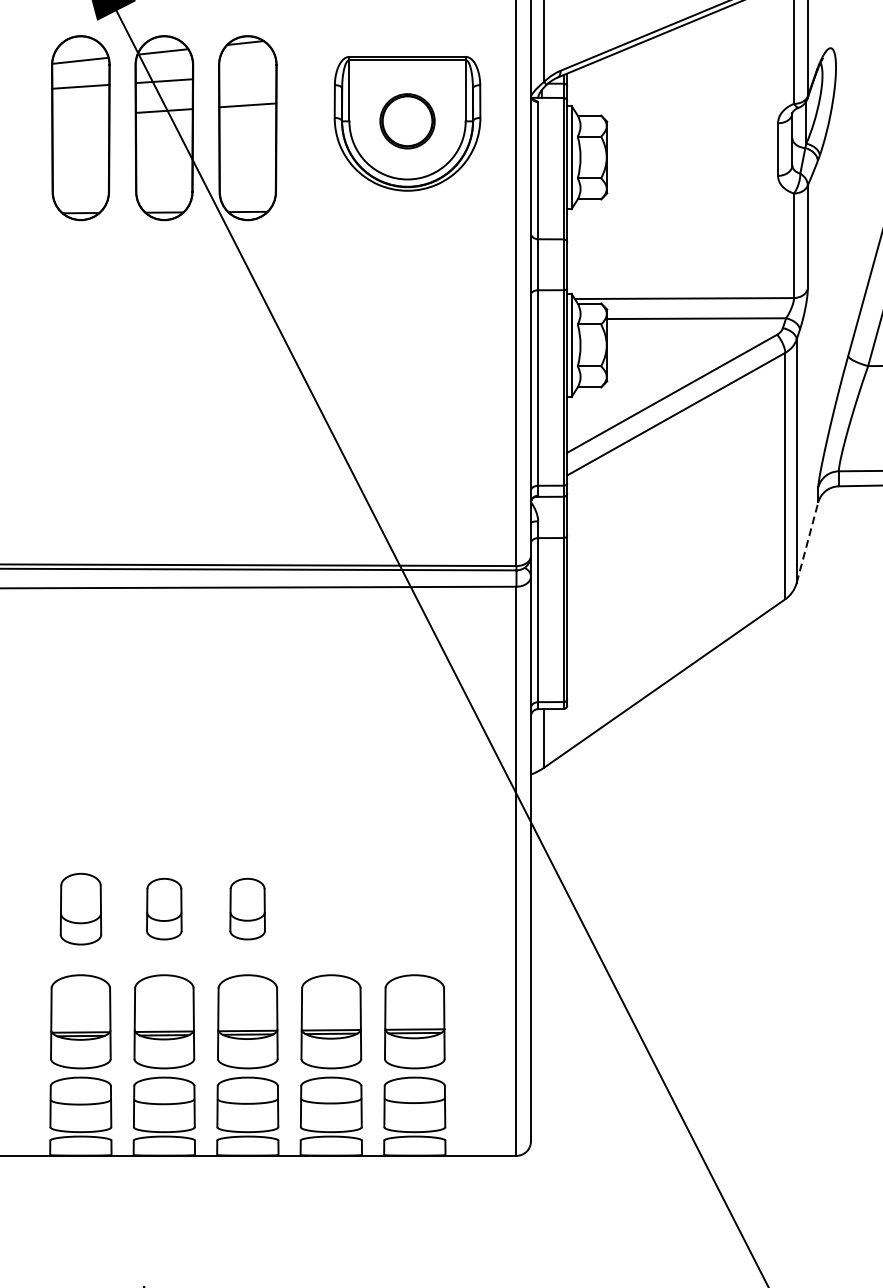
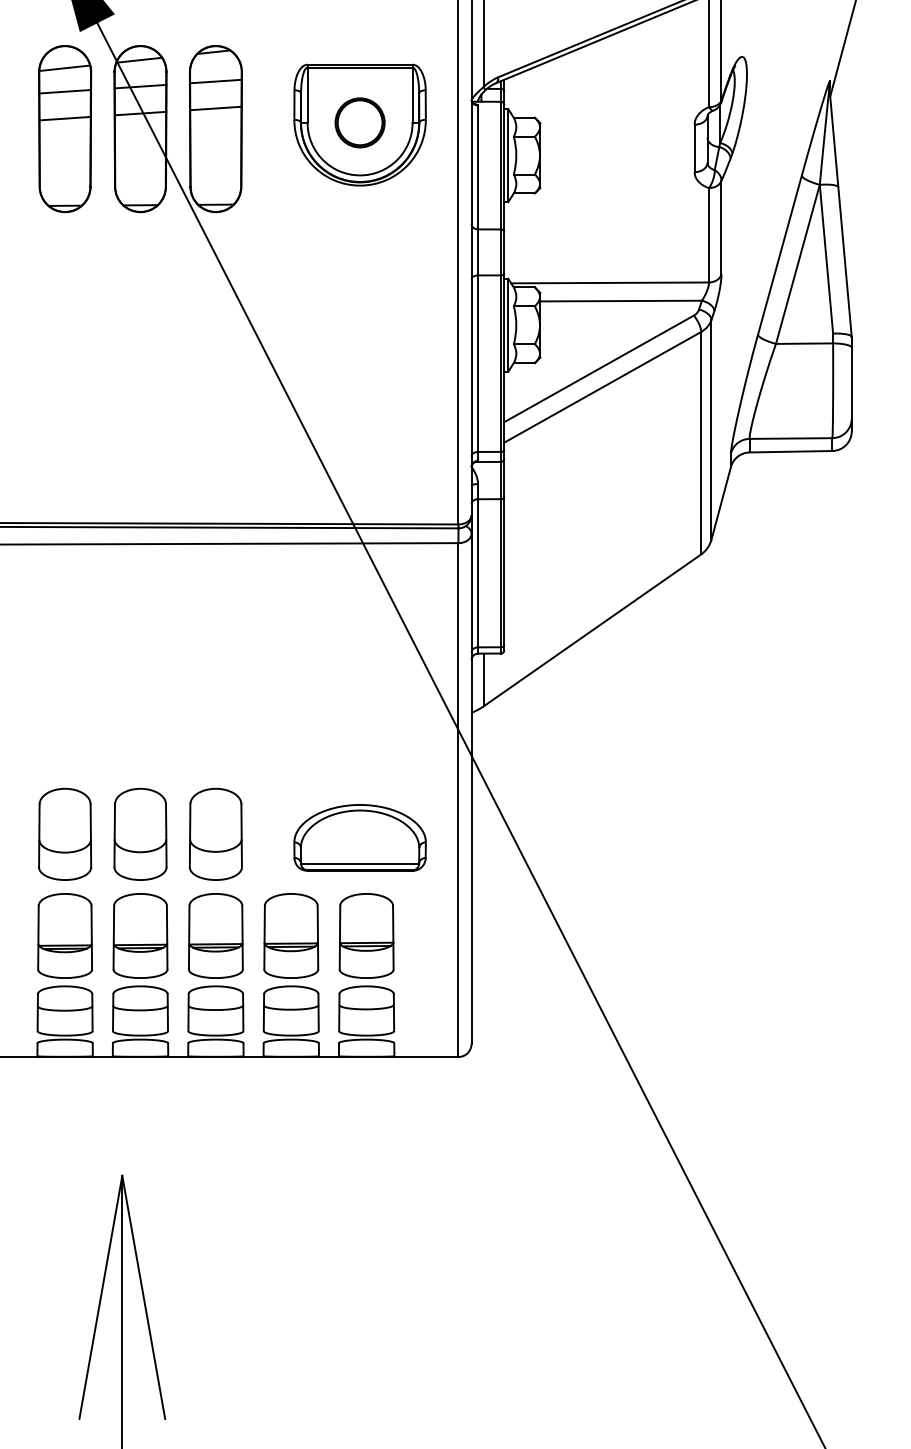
line: (247, 75) -> (215, 81), added
line: (80, 116) -> (64, 118), added
line: (807, 542) -> (721, 503), dashed -> solid
part: (81, 908) -> (65, 833), size x1.43
part: (164, 908) -> (140, 833), size x1.67
part: (247, 908) -> (215, 833), size x1.67
part: (406, 912) -> (359, 837), added

